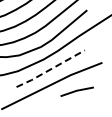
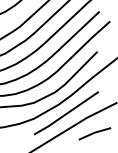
line: (50, 68) -> (66, 113), dashed -> solid

